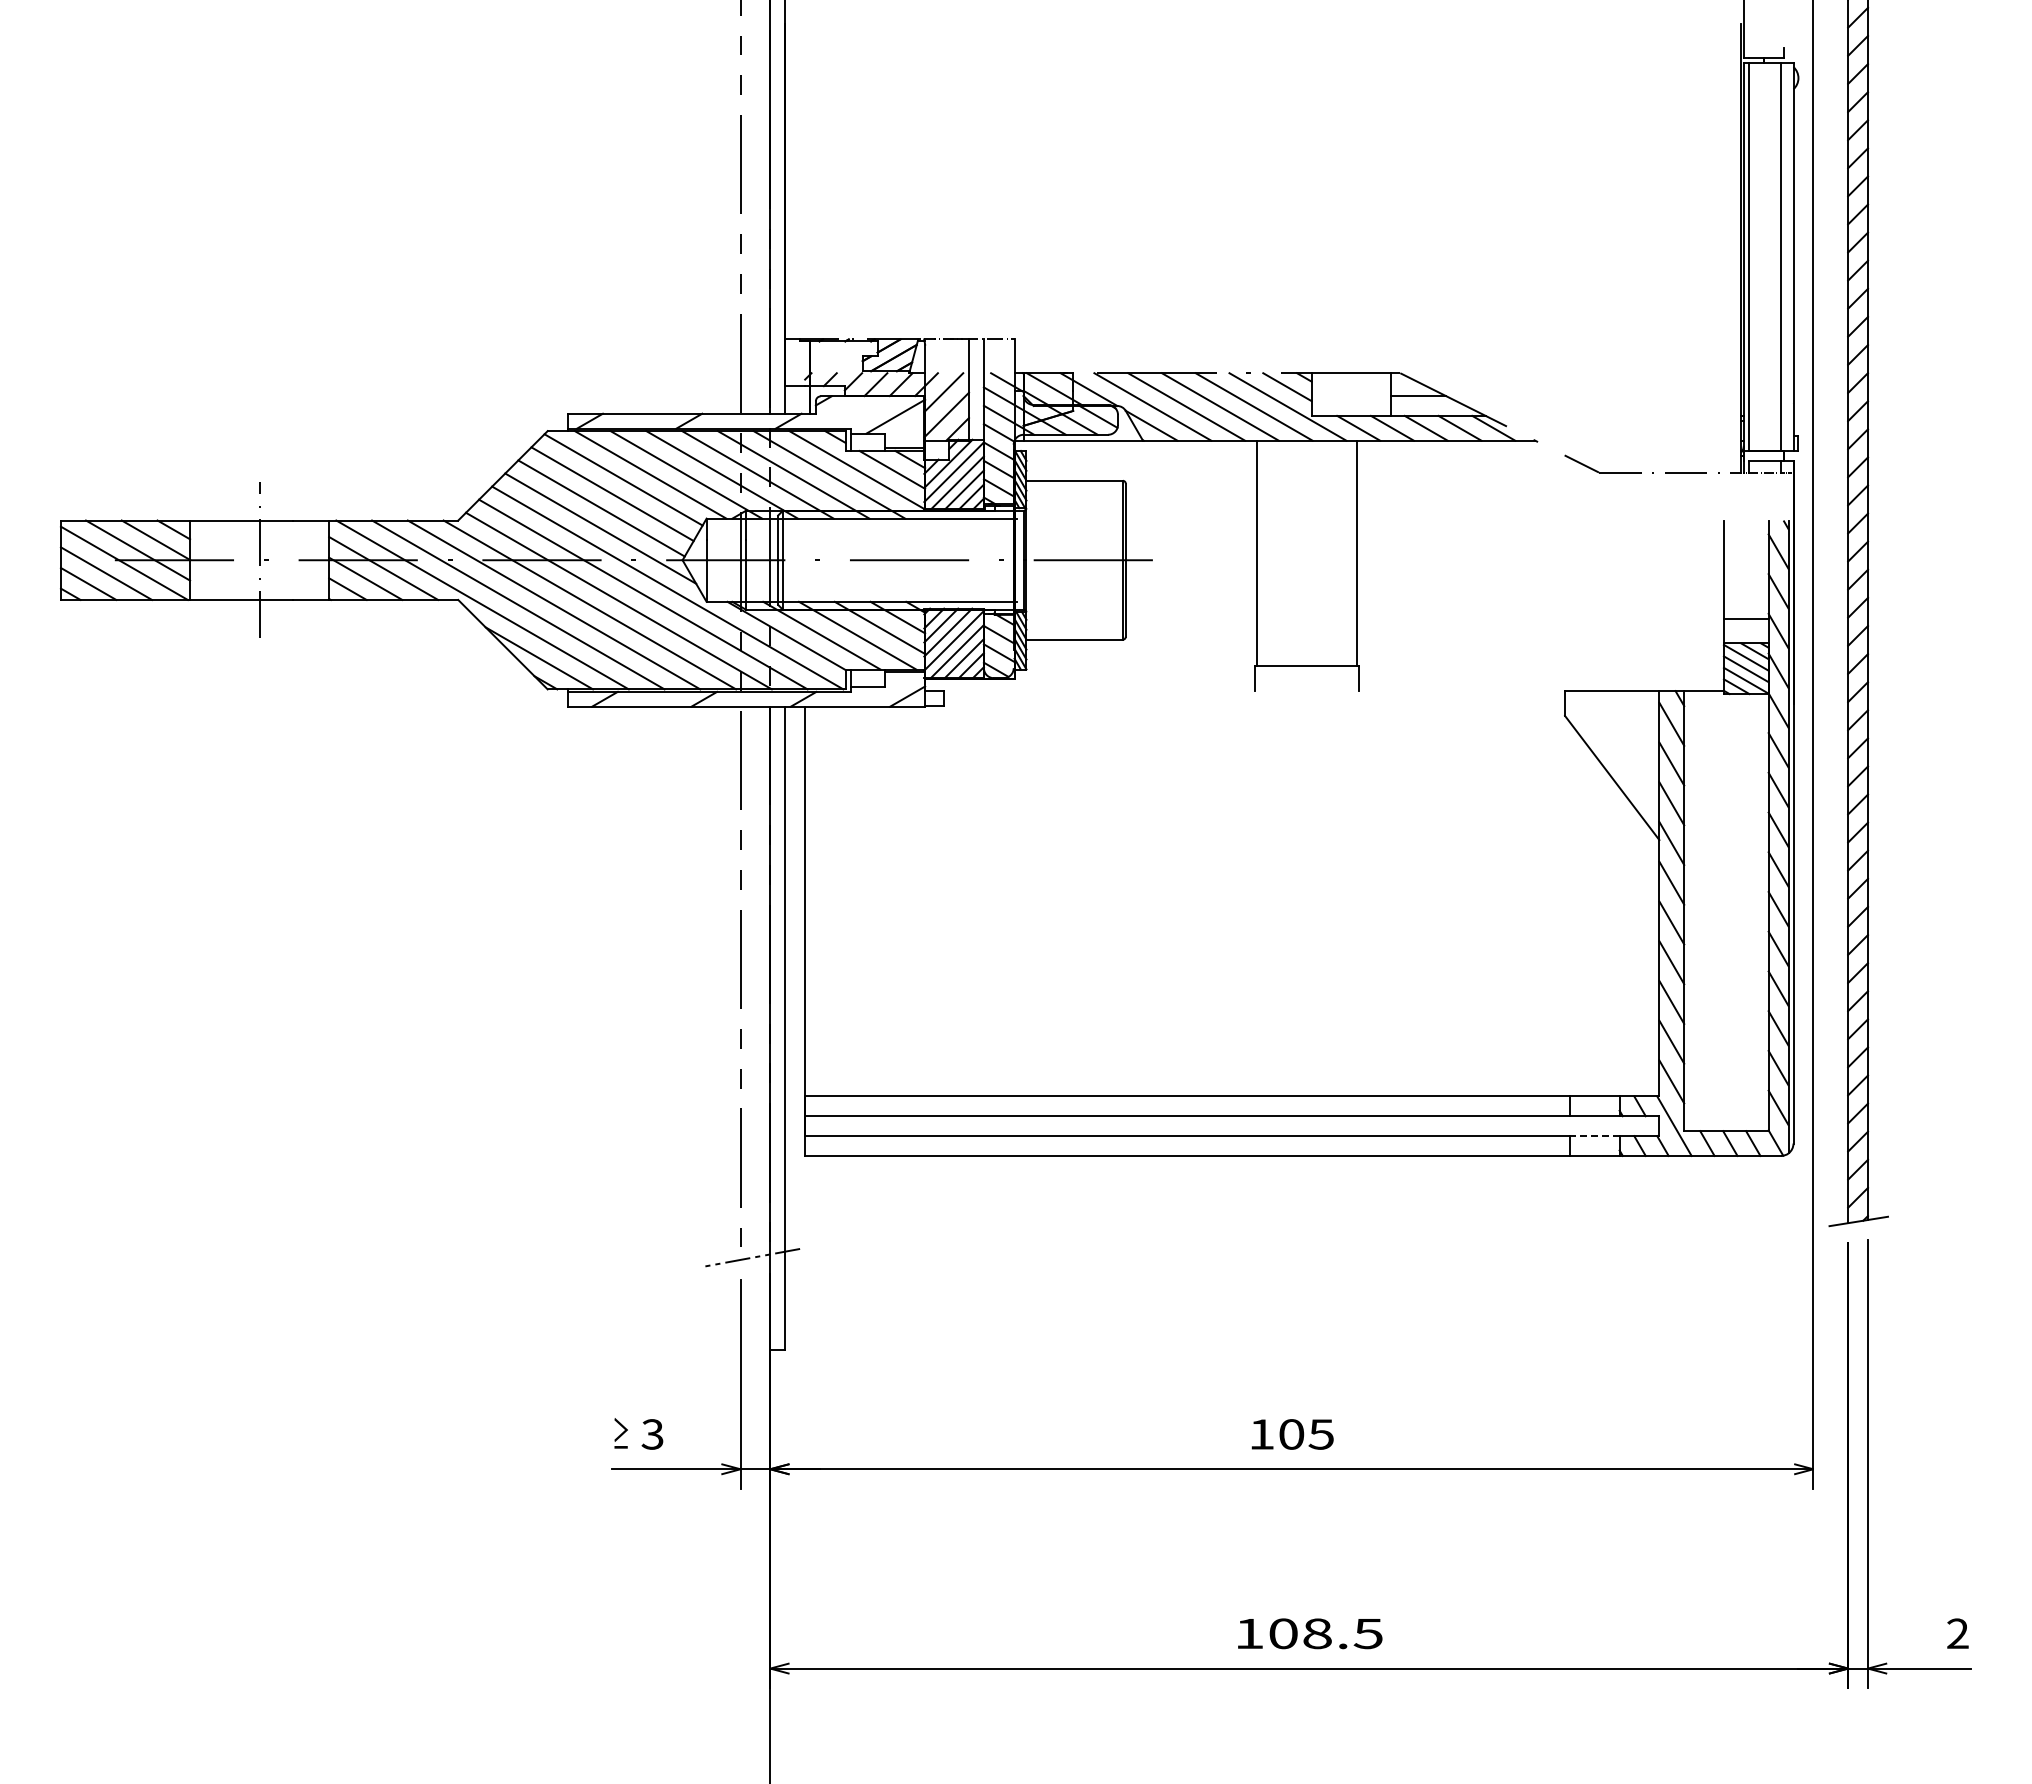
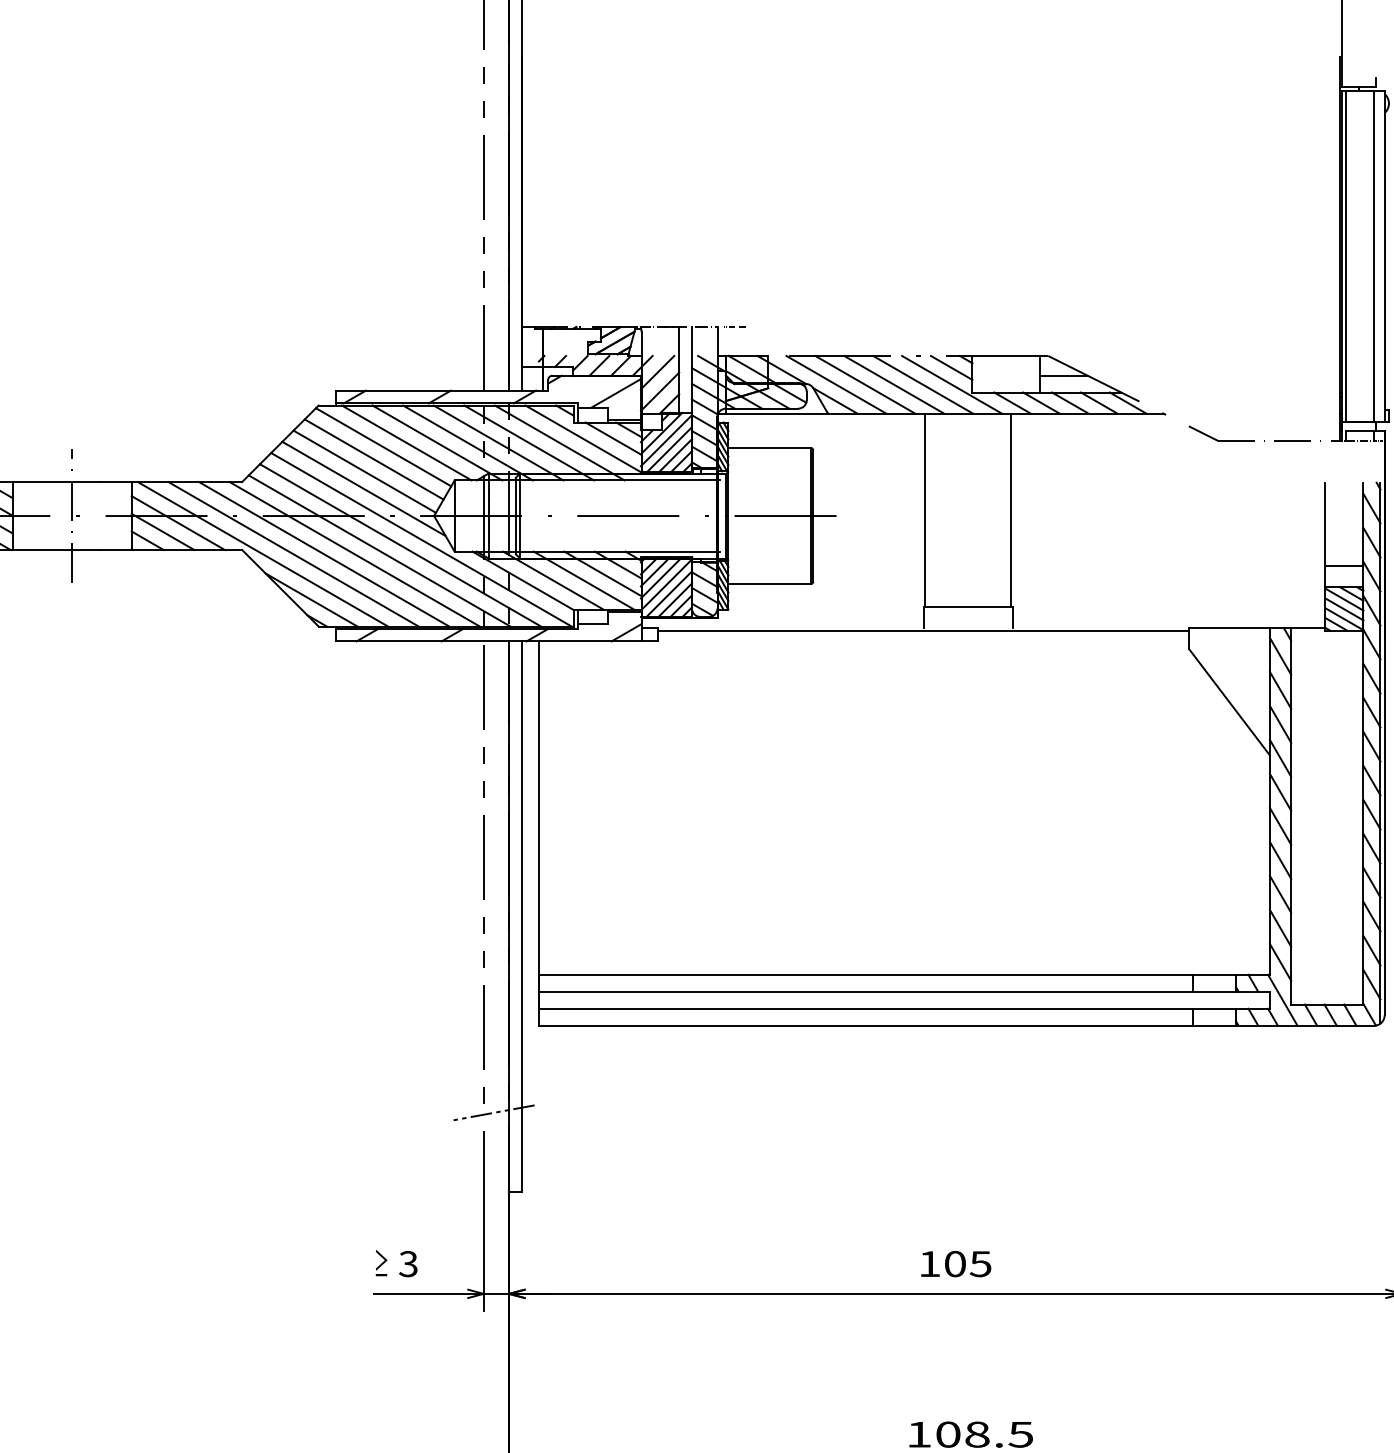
line: (1033, 339) -> (734, 327), added
line: (1254, 694) -> (923, 630), added
line: (1594, 1136) -> (1214, 1009), dashed -> solid

